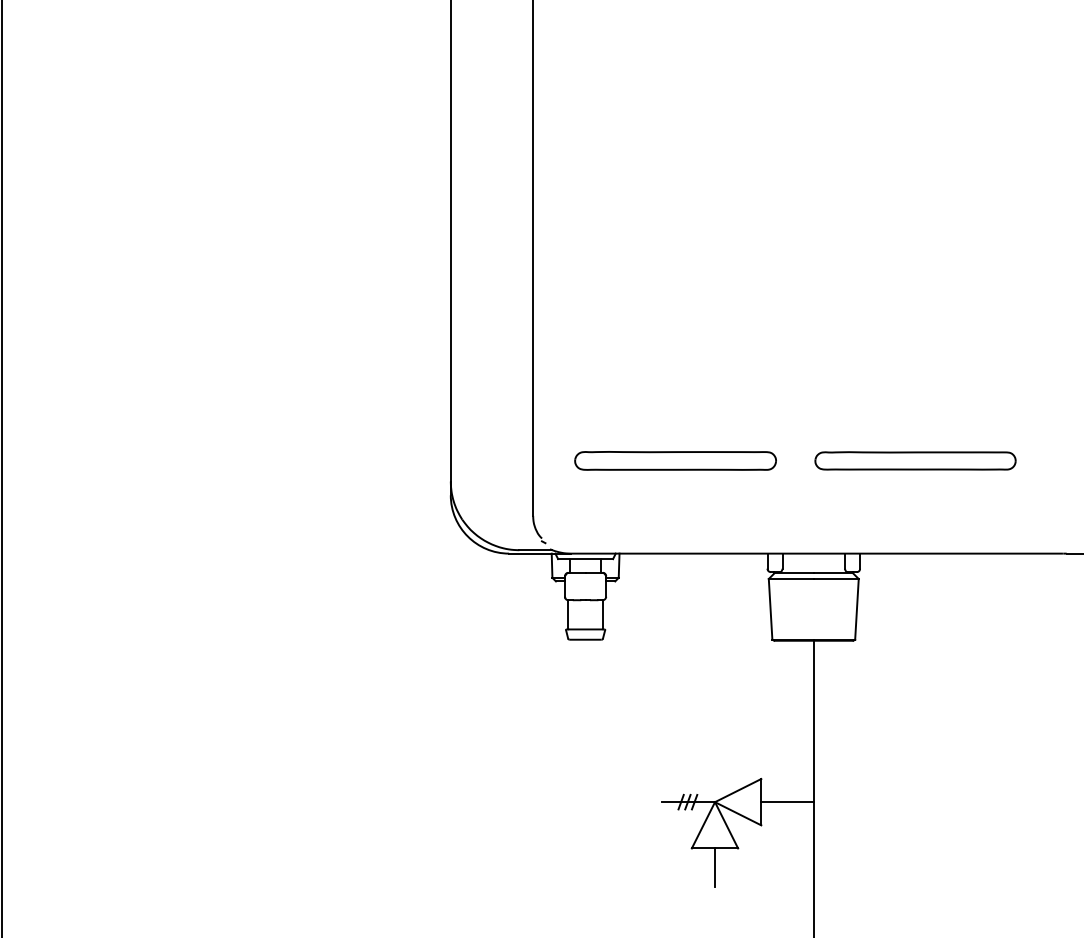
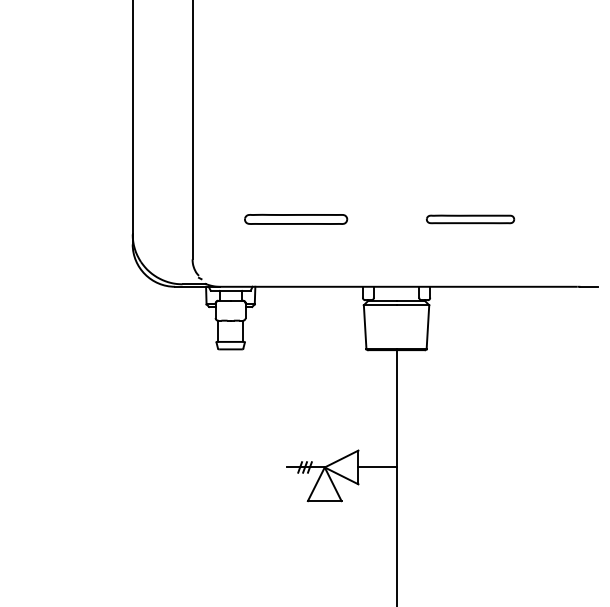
part: (675, 460) -> (296, 219), size x0.7
part: (915, 460) -> (470, 219), size x0.6
line: (715, 867) -> (325, 514), removed

